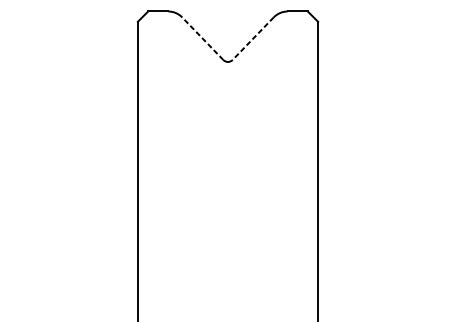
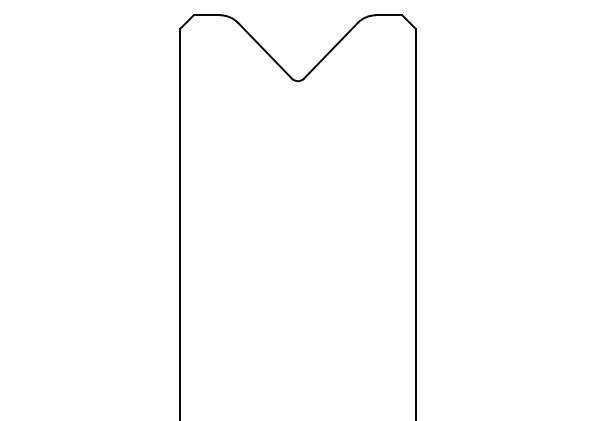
line: (203, 38) -> (265, 50), dashed -> solid
line: (252, 38) -> (330, 50), dashed -> solid

